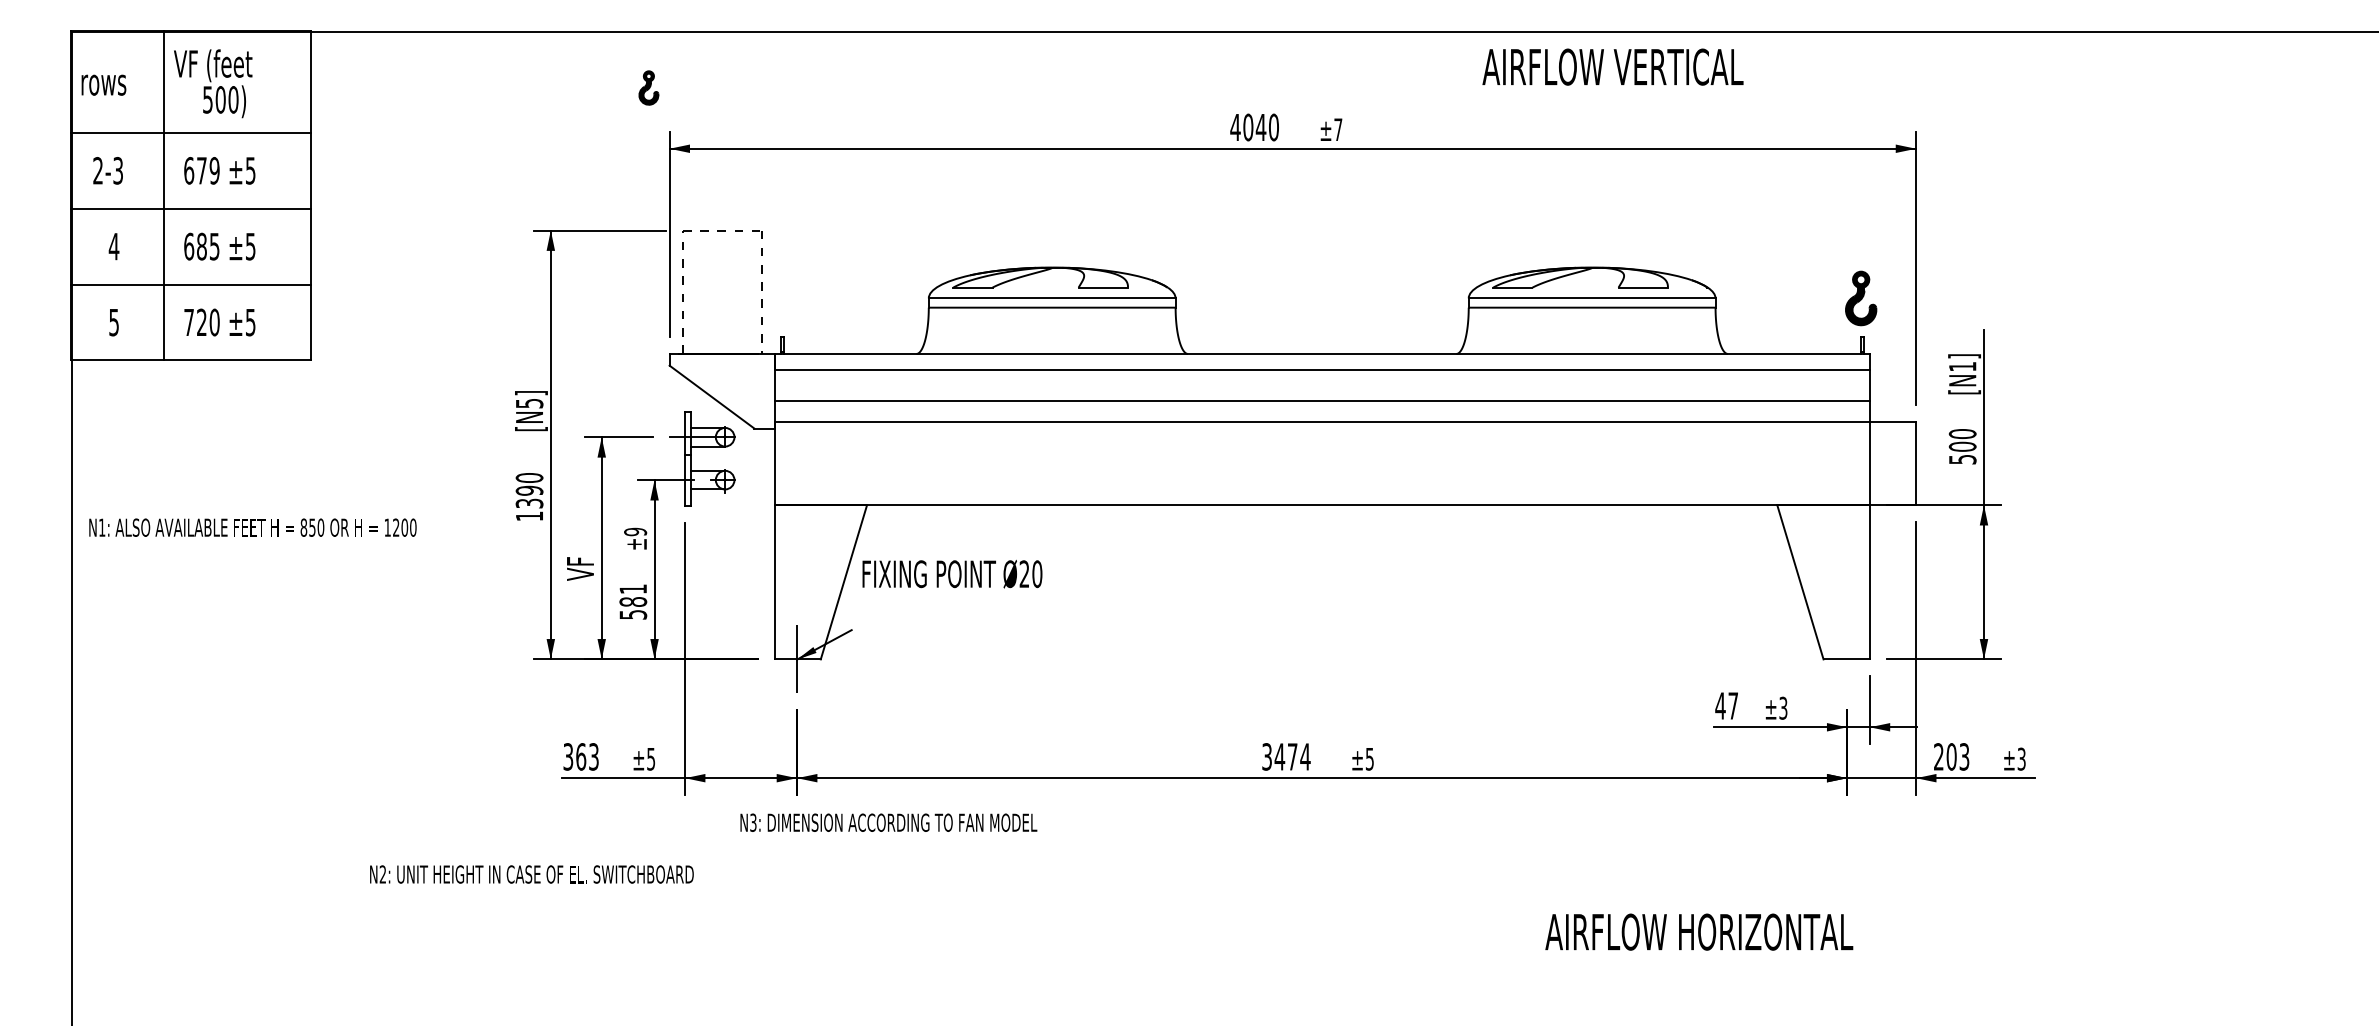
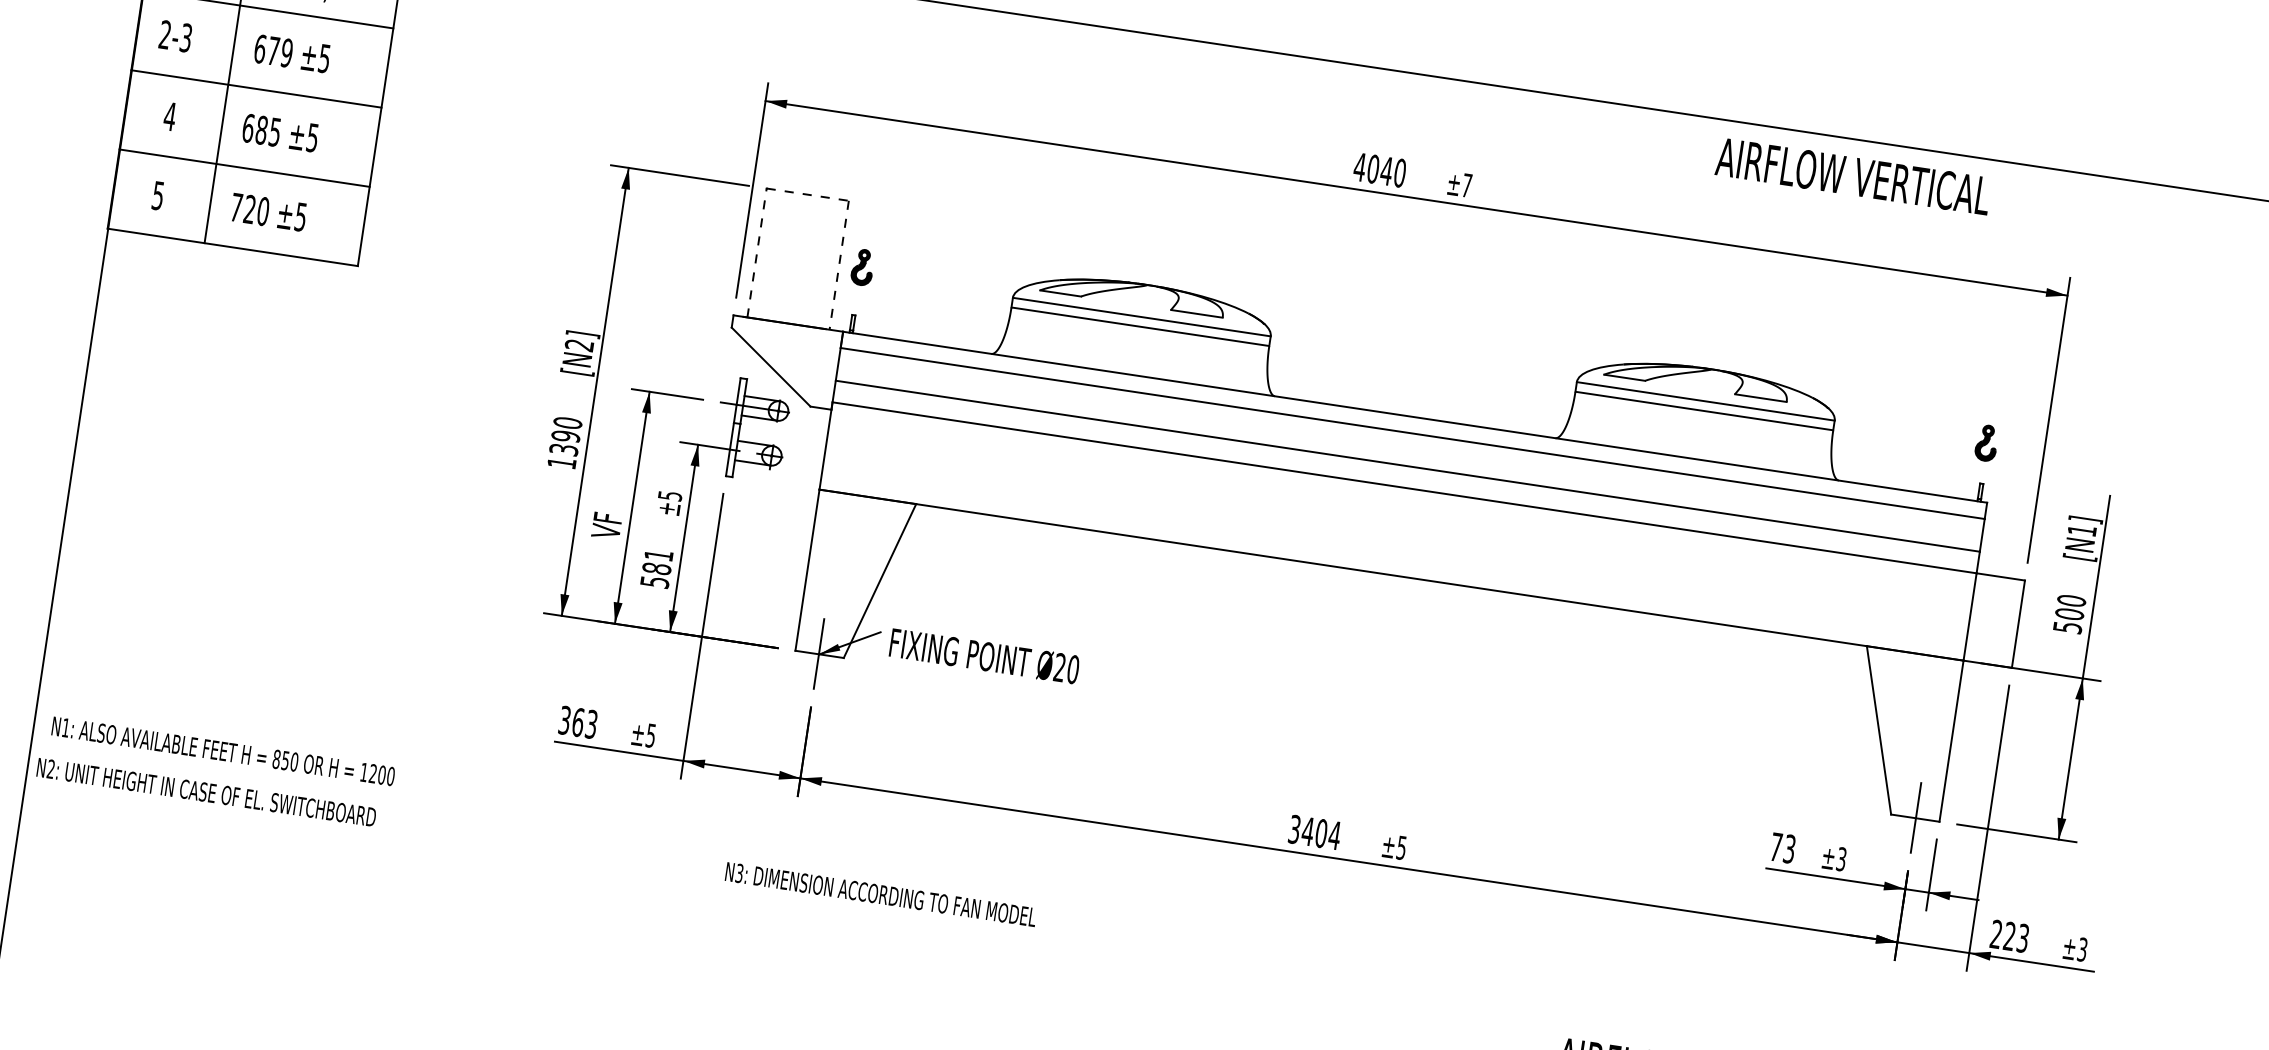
text: (1612, 66) -> (1853, 175), moved
part: (648, 87) -> (862, 266), moved
part: (1860, 297) -> (1986, 442), size x0.62
text: (529, 403) -> (579, 345), [N5] -> [N2]
text: (252, 527) -> (223, 751), moved
text: (635, 531) -> (670, 495), ±9 -> ±5
text: (952, 574) -> (984, 656), moved
line: (1847, 658) -> (1916, 817), added
text: (1726, 705) -> (1782, 847), 47 -> 73
text: (1292, 756) -> (1321, 833), 3474 -> 3404
text: (1951, 756) -> (2009, 935), 203 -> 223
text: (888, 822) -> (880, 894), moved
text: (531, 874) -> (206, 792), moved

